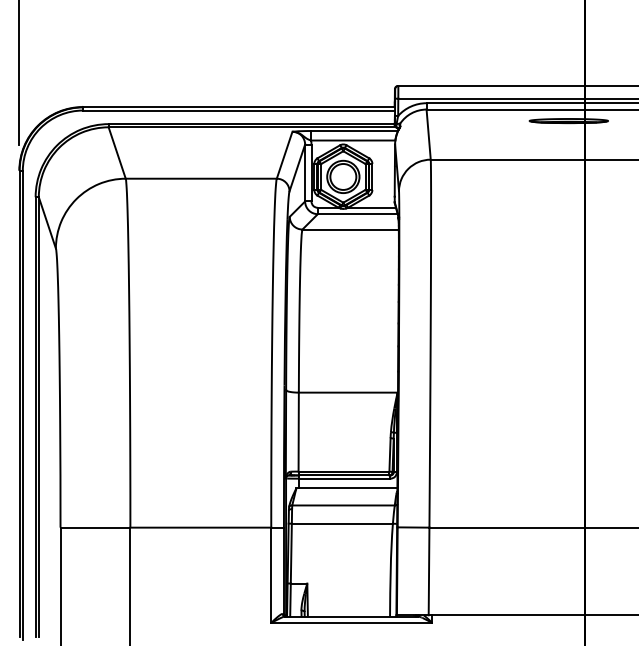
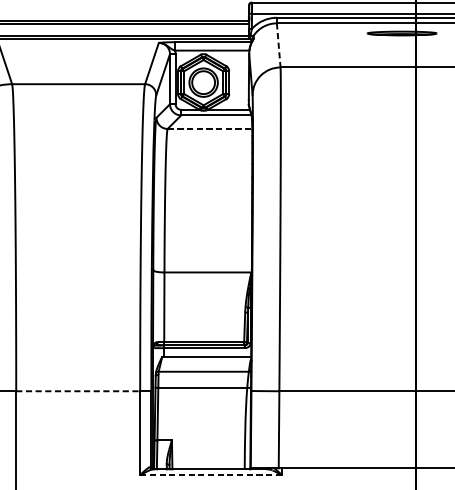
line: (428, 135) -> (278, 46), solid -> dashed
line: (351, 229) -> (210, 128), solid -> dashed
line: (201, 527) -> (78, 391), solid -> dashed
line: (352, 622) -> (211, 474), solid -> dashed

